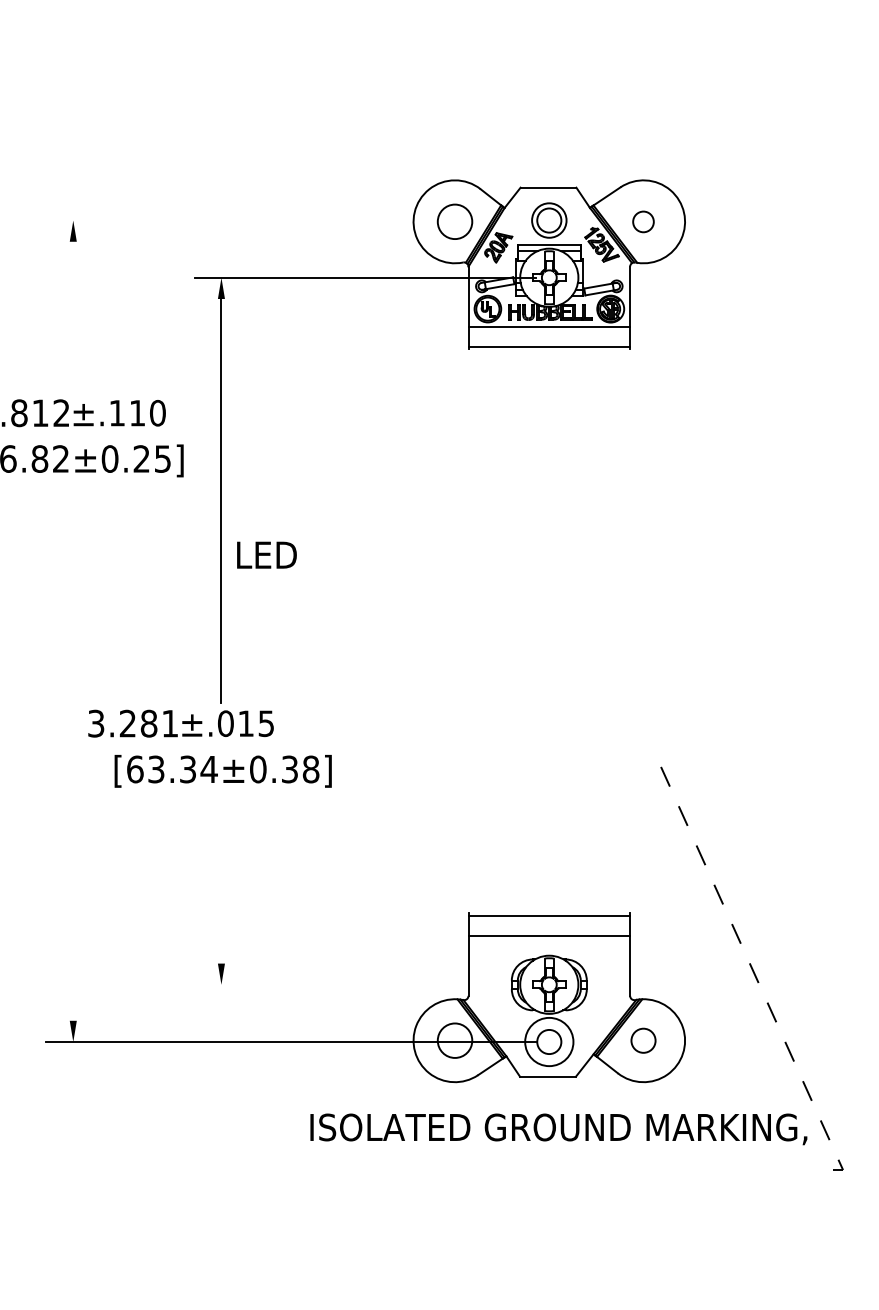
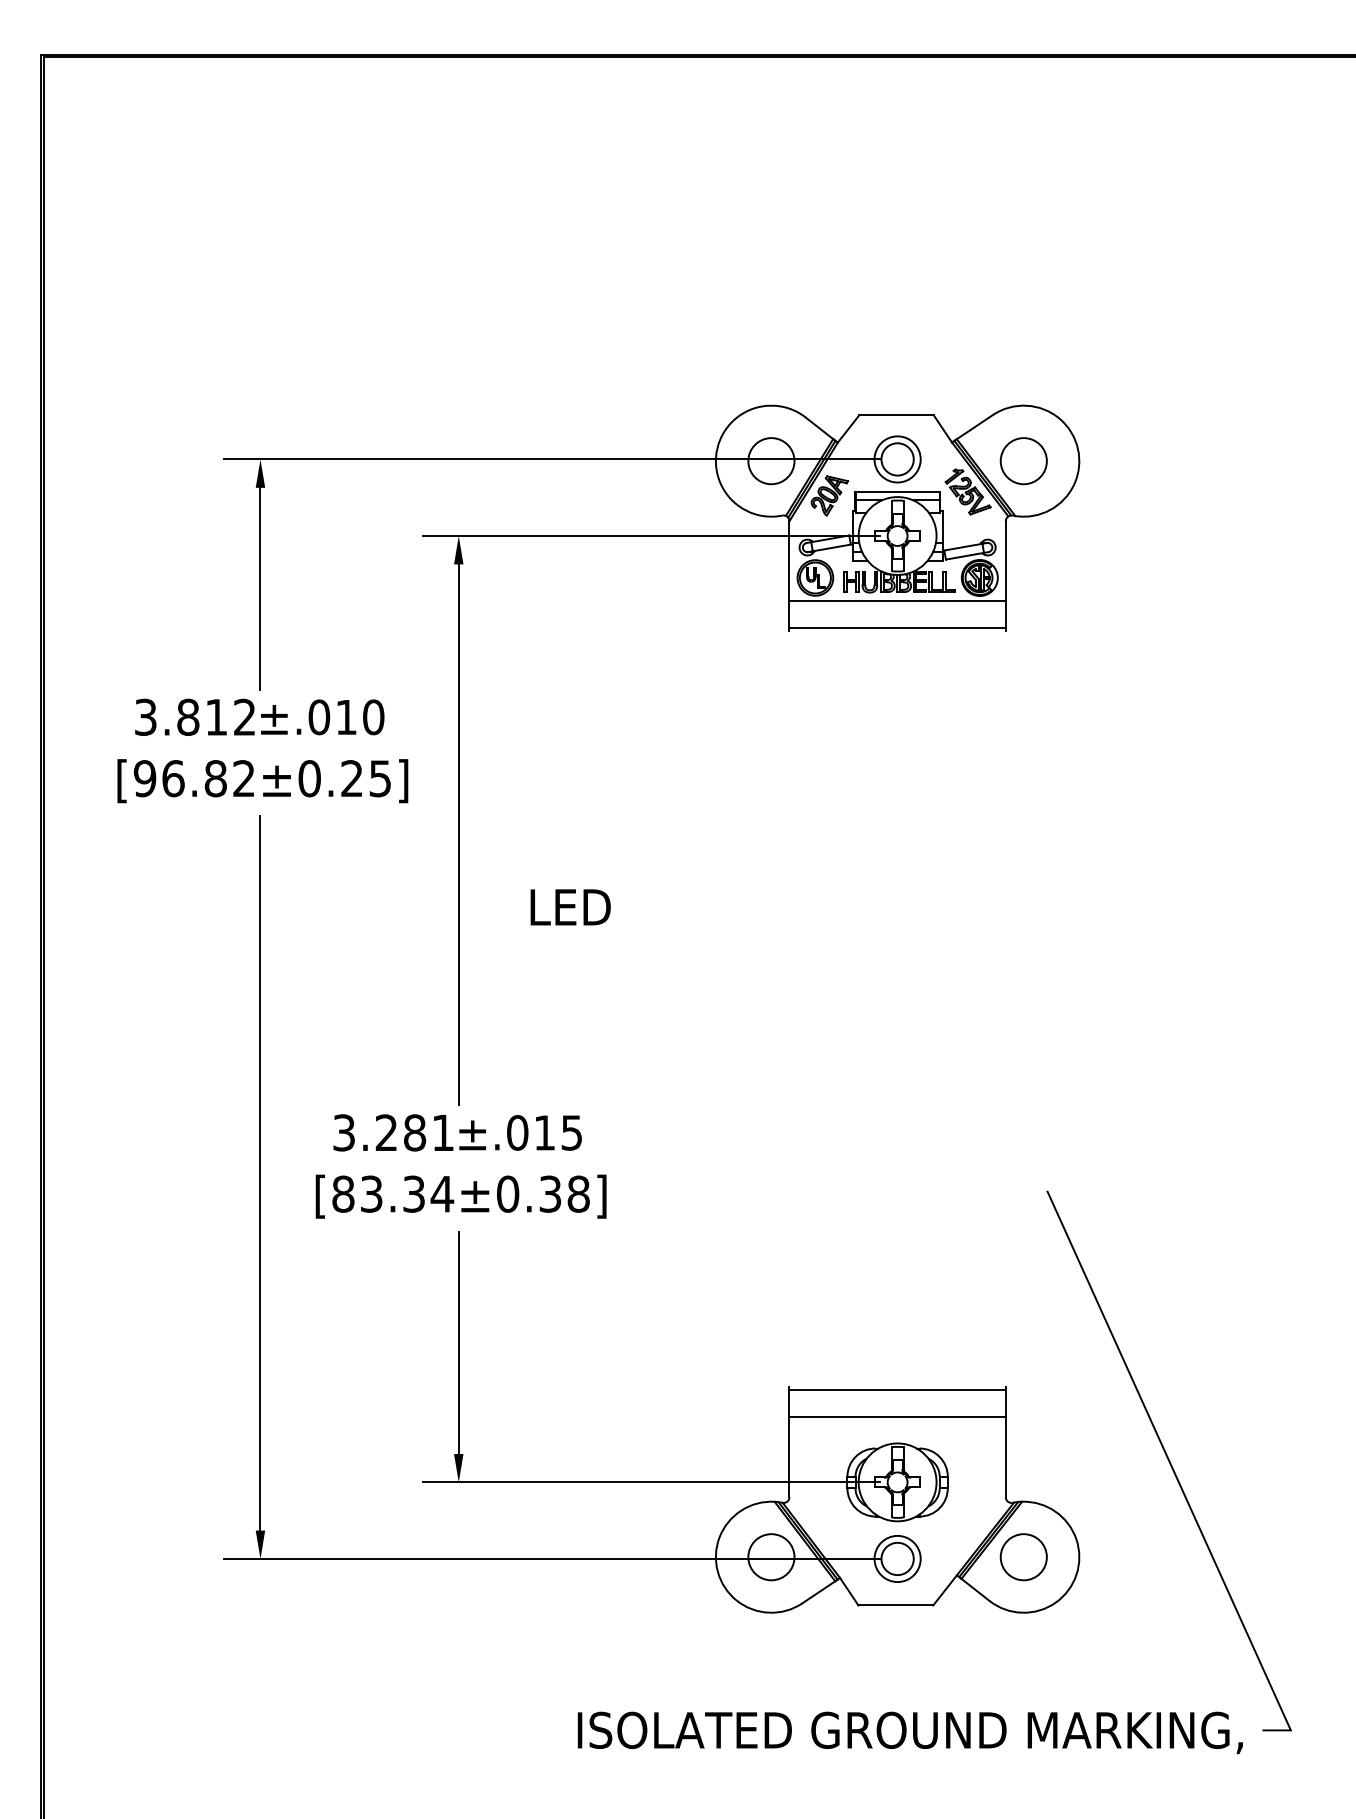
line: (290, 220) -> (551, 459), added
circle: (643, 222) -> (1023, 461), size x1.67
line: (73, 316) -> (260, 588), added
text: (117, 413) -> (319, 717), ±.110 -> ±.010
text: (266, 555) -> (570, 907), moved
text: (180, 723) -> (457, 1132), moved
line: (73, 754) -> (260, 1173), added
text: (135, 768) -> (343, 1193), [63.34±0.38] -> [83.34±0.38]
line: (221, 880) -> (458, 1342), added
line: (756, 978) -> (1175, 1474), dashed -> solid
line: (364, 984) -> (650, 1482), added
circle: (643, 1040) -> (1023, 1557), size x1.43
circle: (549, 1041) -> (897, 1558), size x0.71
text: (558, 1129) -> (909, 1732), moved

